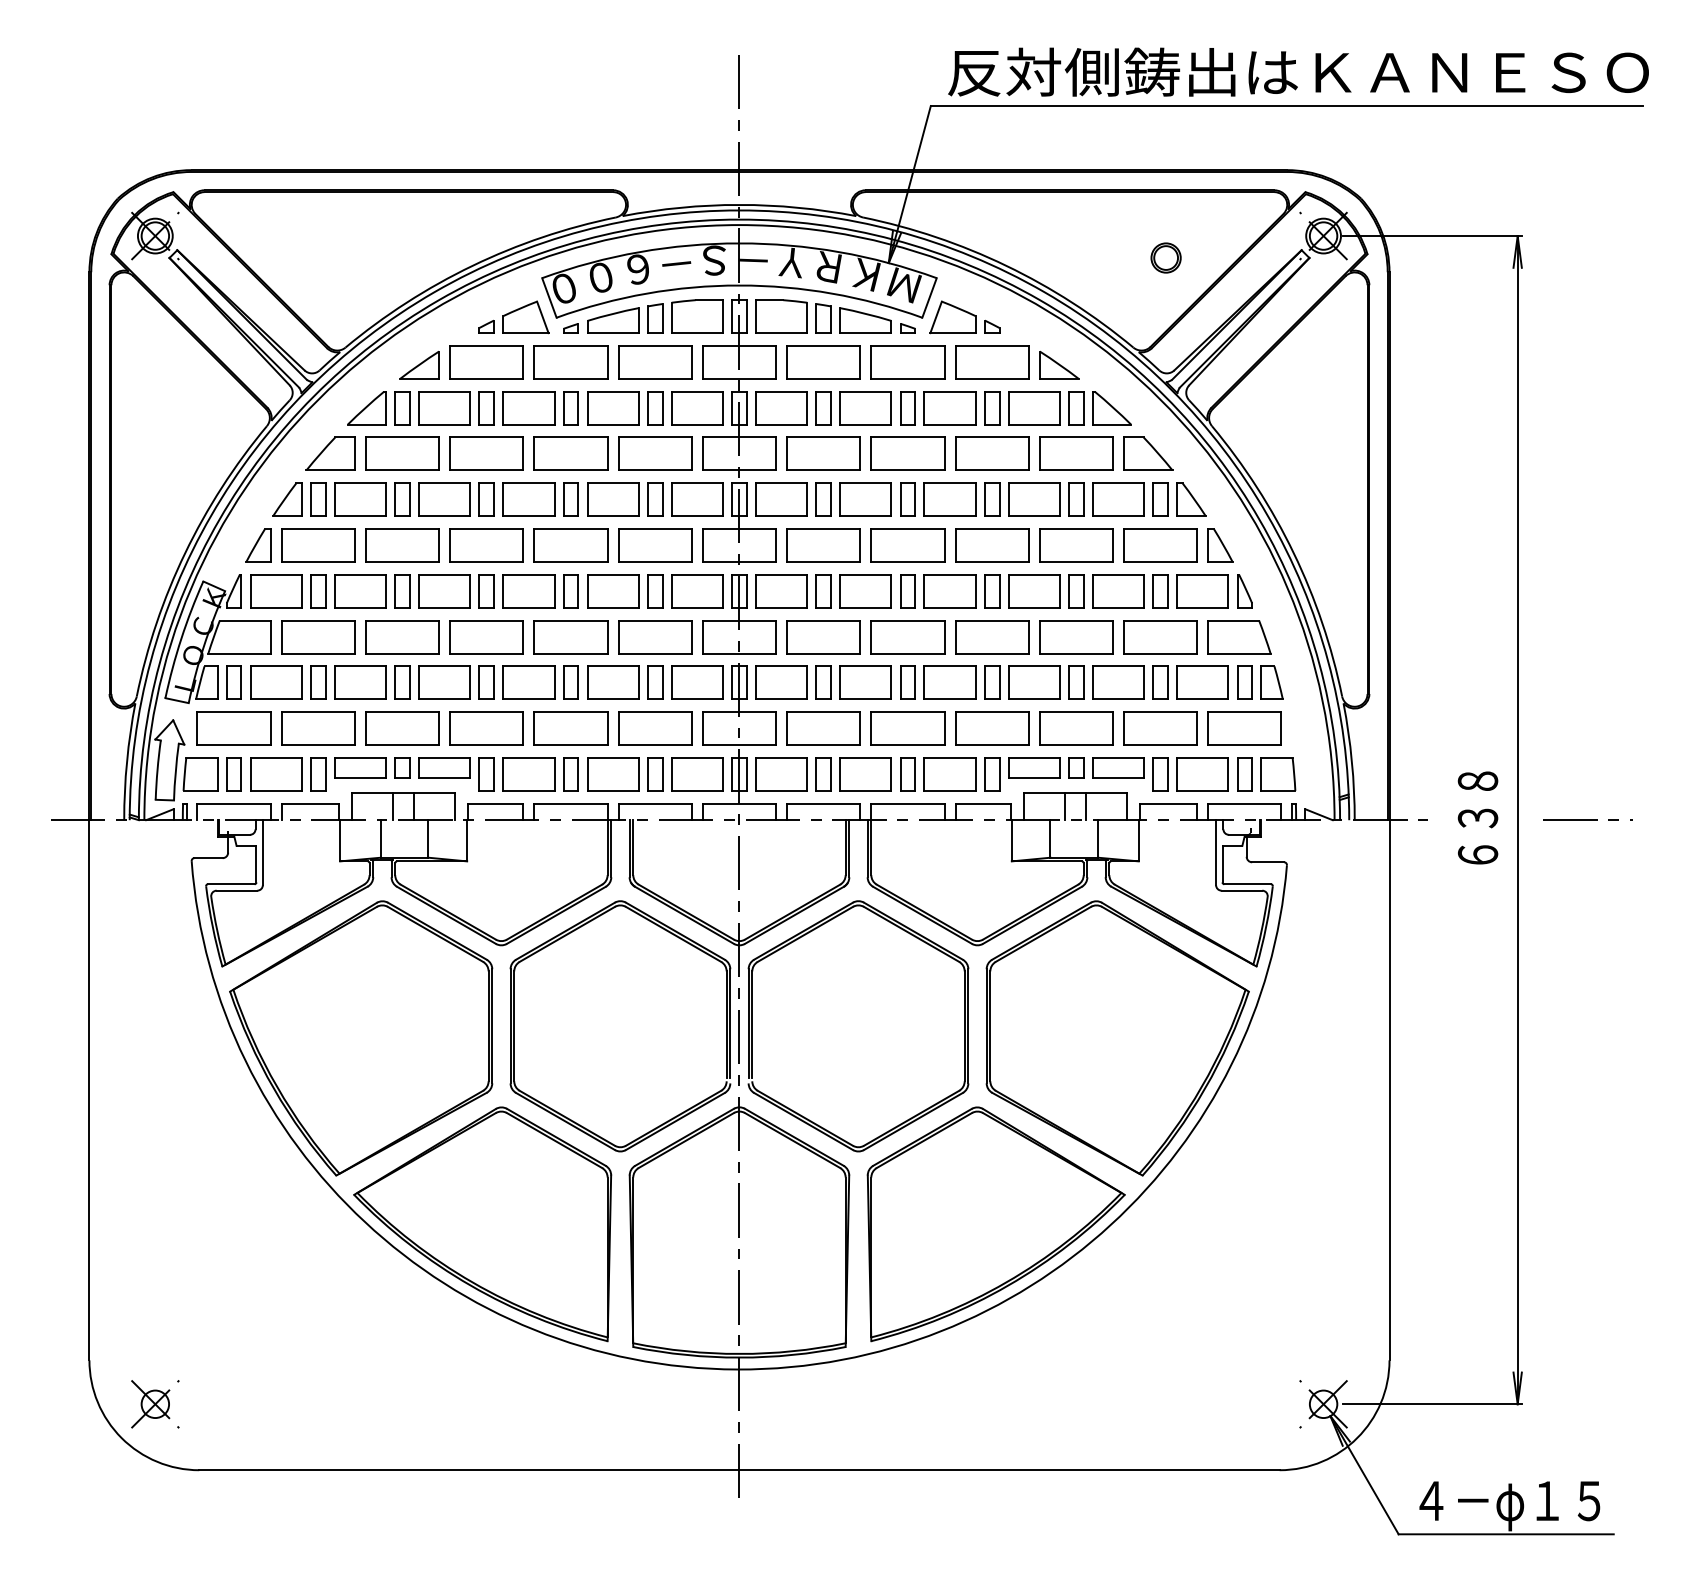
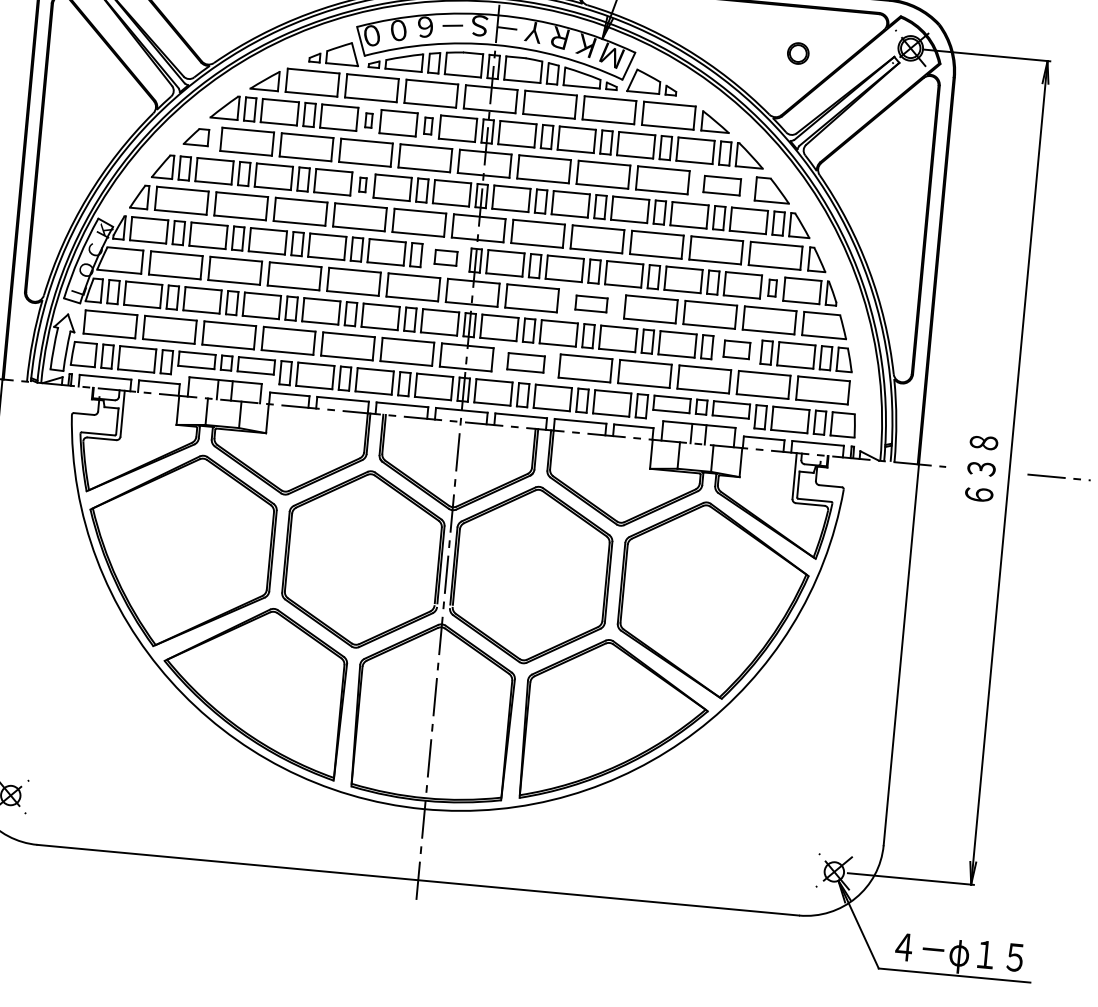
part: (570, 408) -> (368, 120), size x0.6
part: (655, 408) -> (428, 126), size x0.7
part: (330, 453) -> (196, 136), size x0.7
part: (1076, 453) -> (722, 185), size x0.7
part: (570, 499) -> (362, 184), size x0.6
part: (697, 591) -> (446, 257), size x0.6
part: (1160, 591) -> (772, 288), size x0.7
part: (907, 637) -> (591, 304), size x0.6
part: (1118, 682) -> (736, 349), size x0.7
part: (823, 728) -> (525, 362), size x0.7

